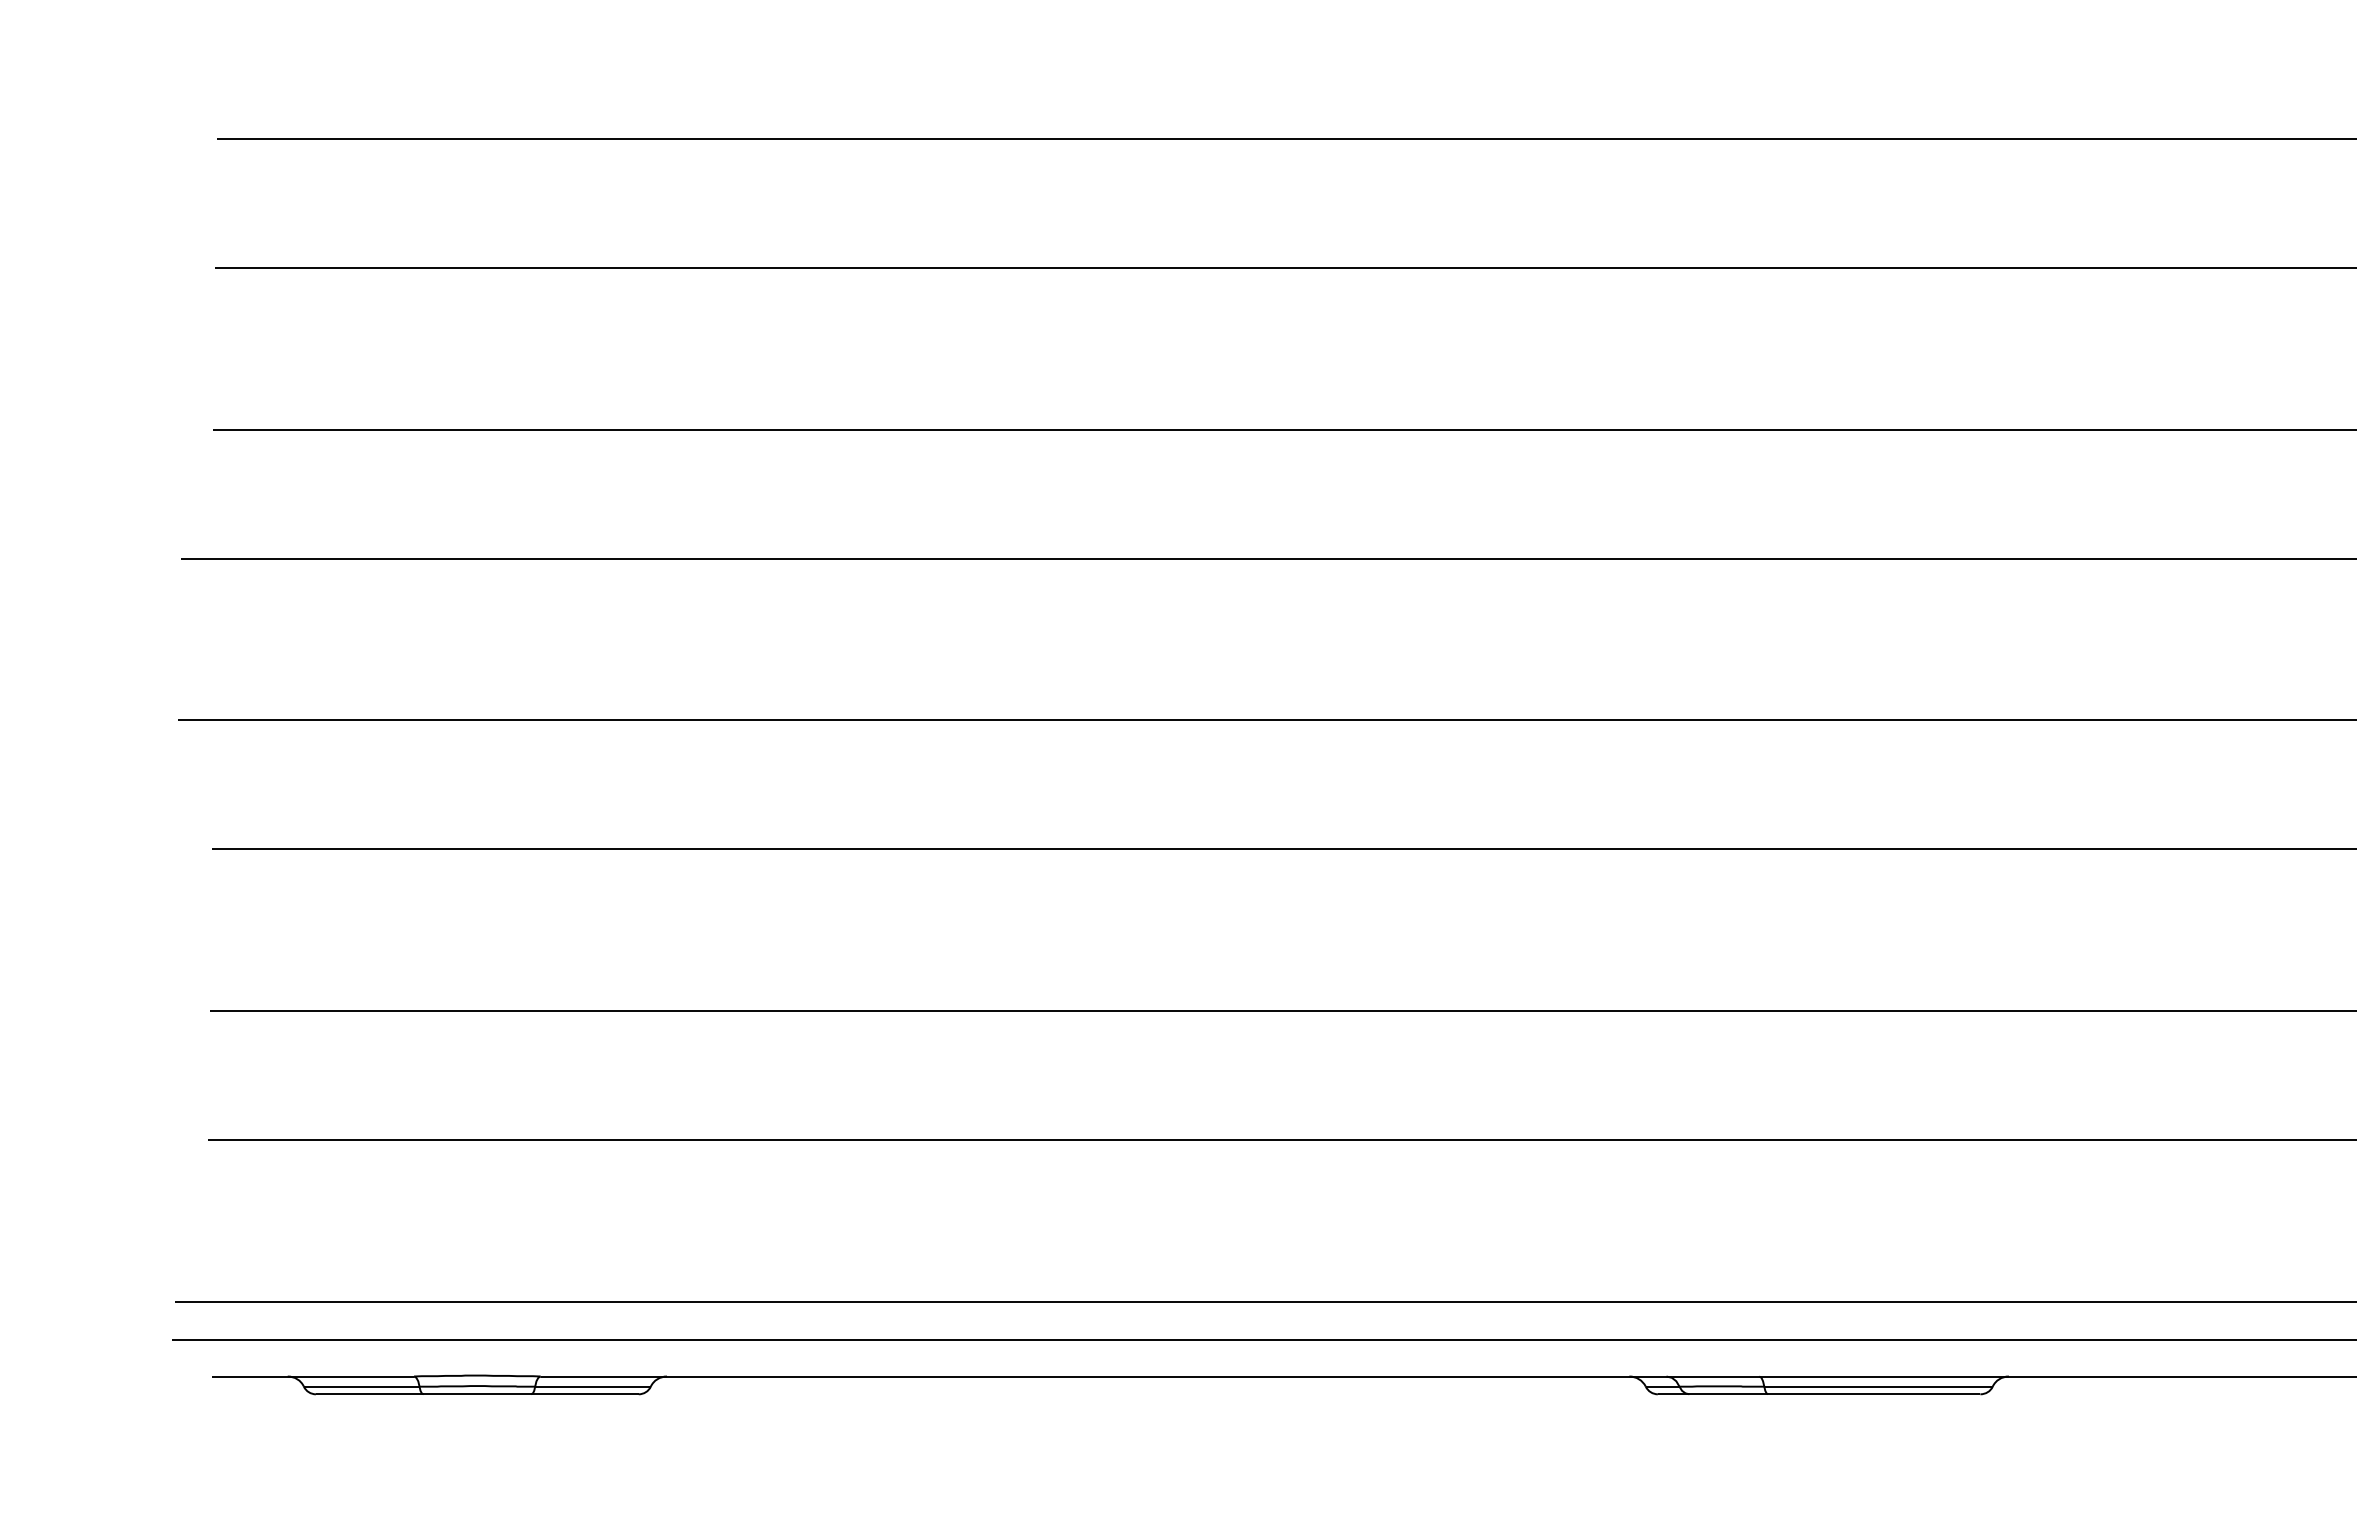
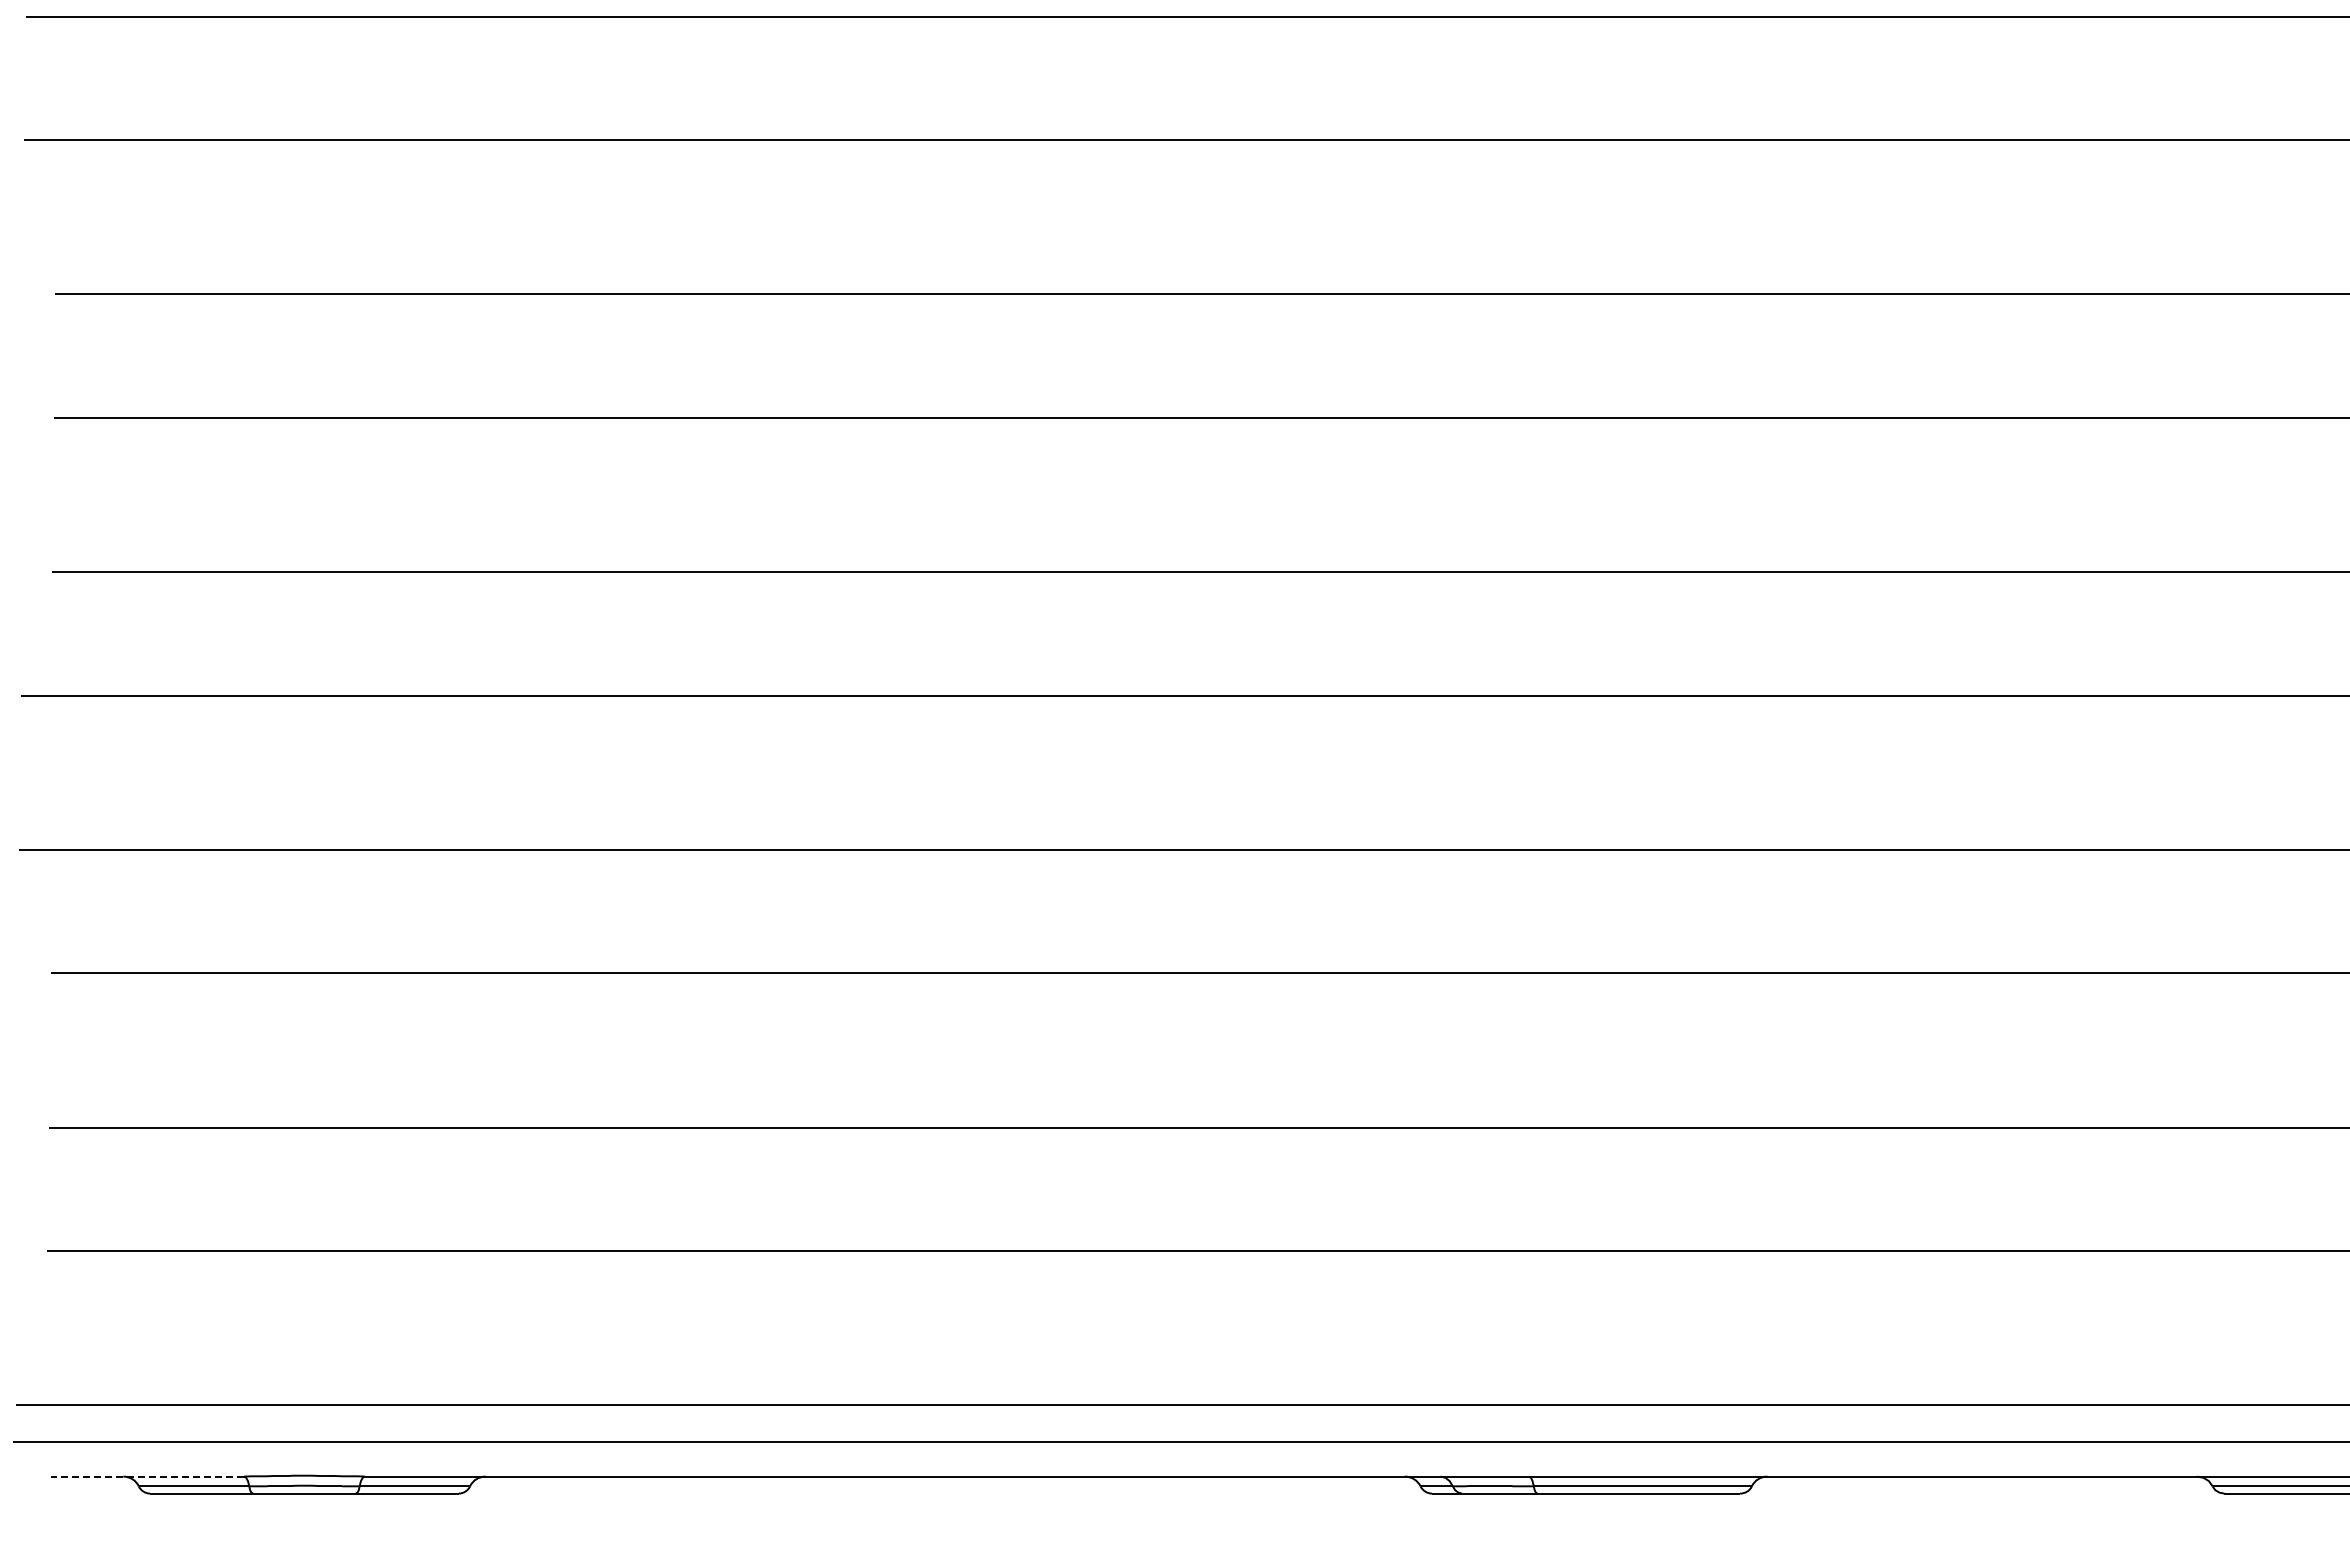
line: (311, 1376) -> (146, 1476), solid -> dashed

